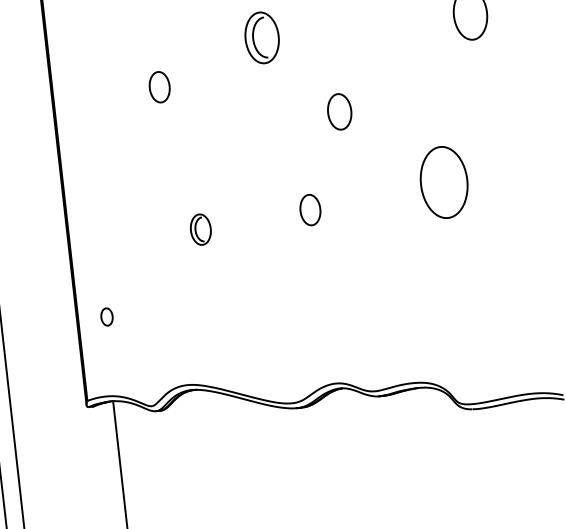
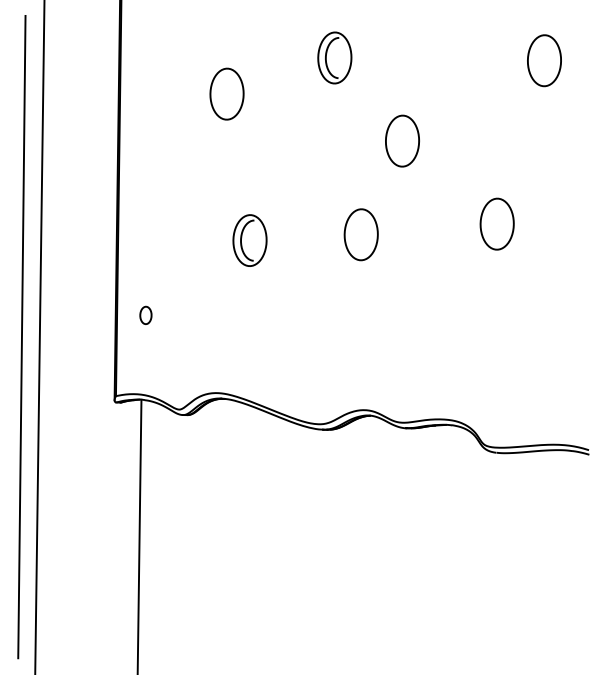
part: (159, 86) -> (226, 93), size x1.67
part: (339, 111) -> (402, 140), size x1.43
part: (443, 181) -> (496, 223), size x0.71
part: (309, 209) -> (360, 234), size x1.67
part: (200, 229) -> (249, 240), size x1.67

